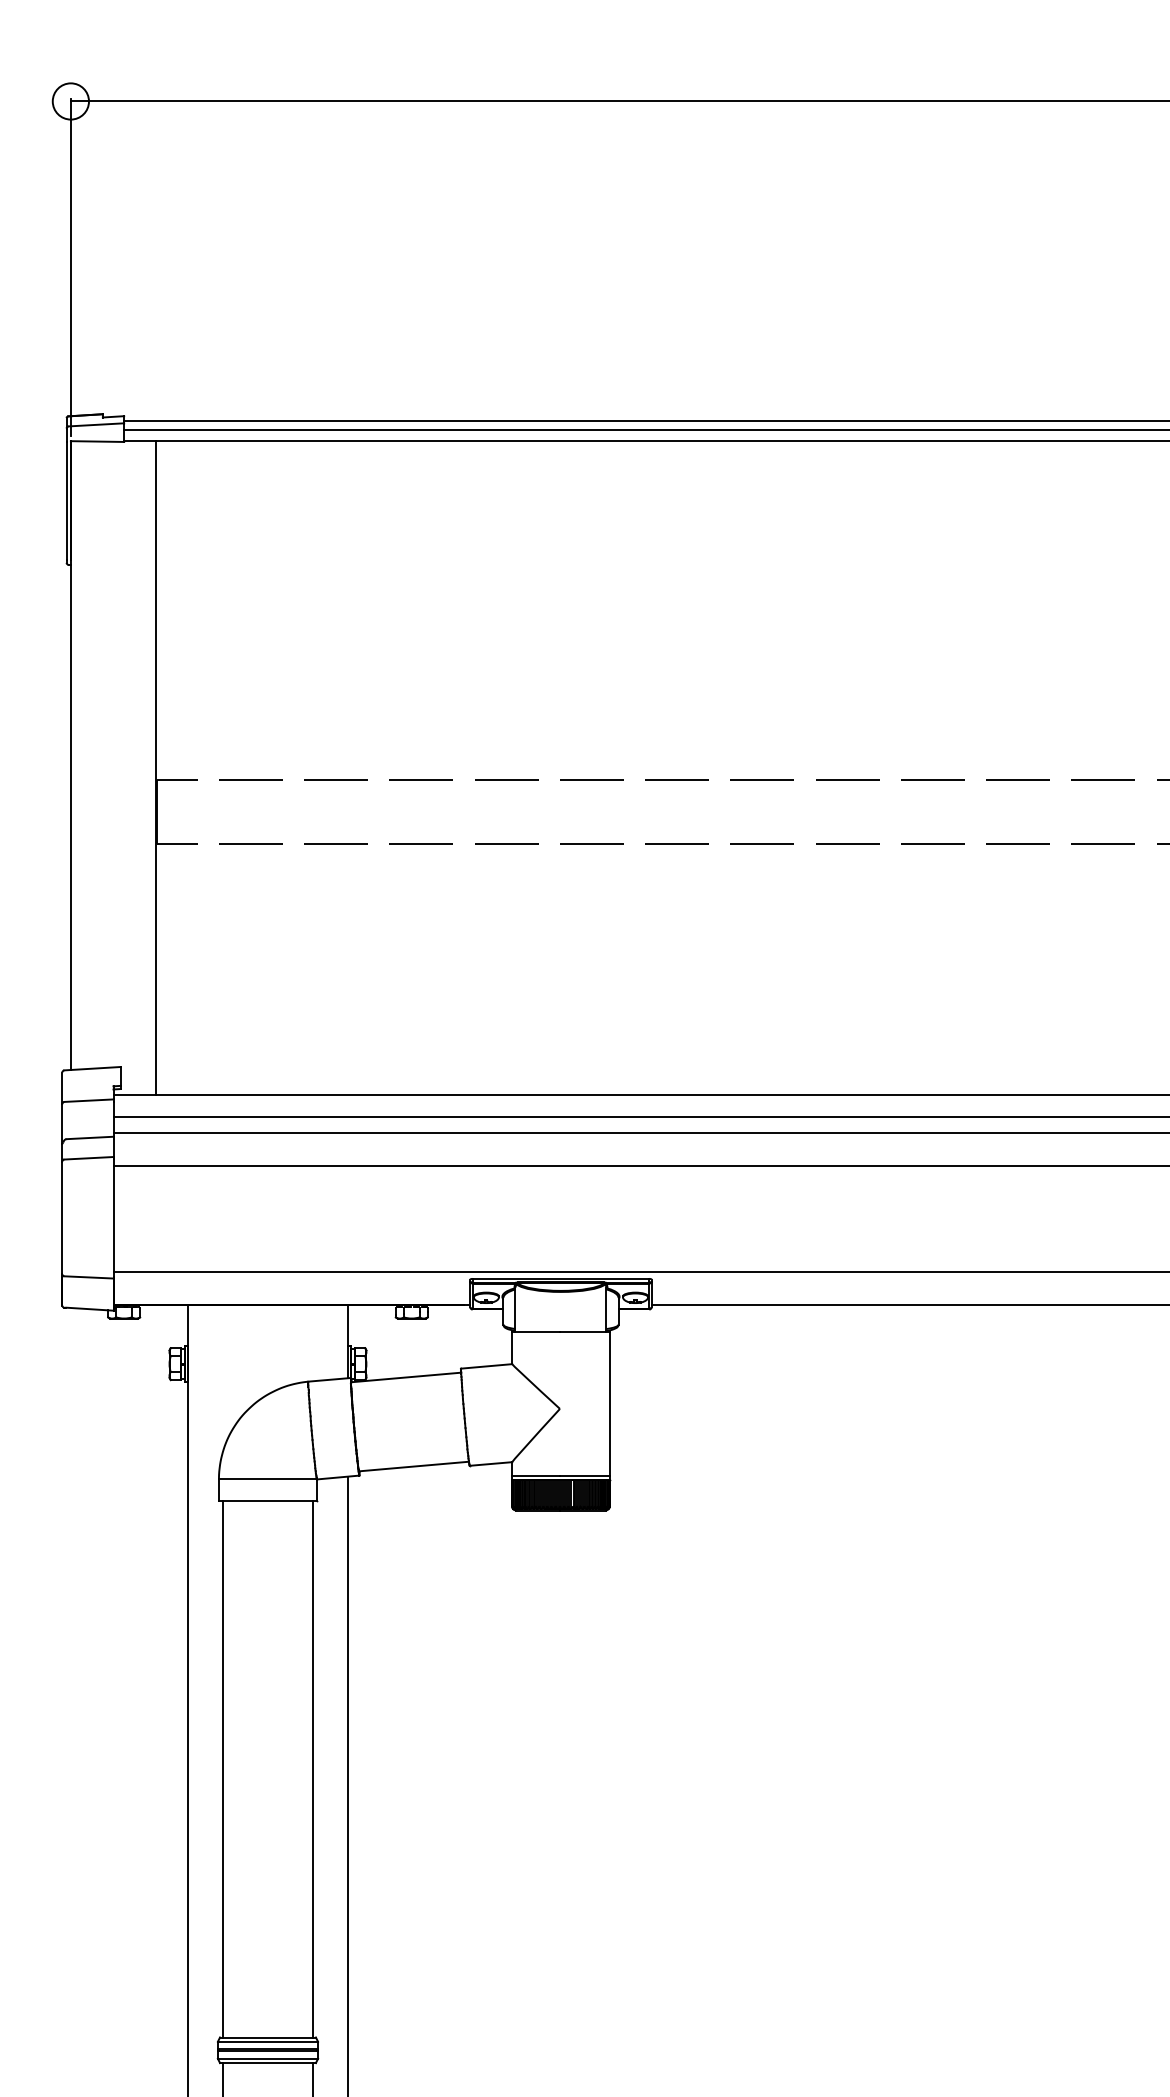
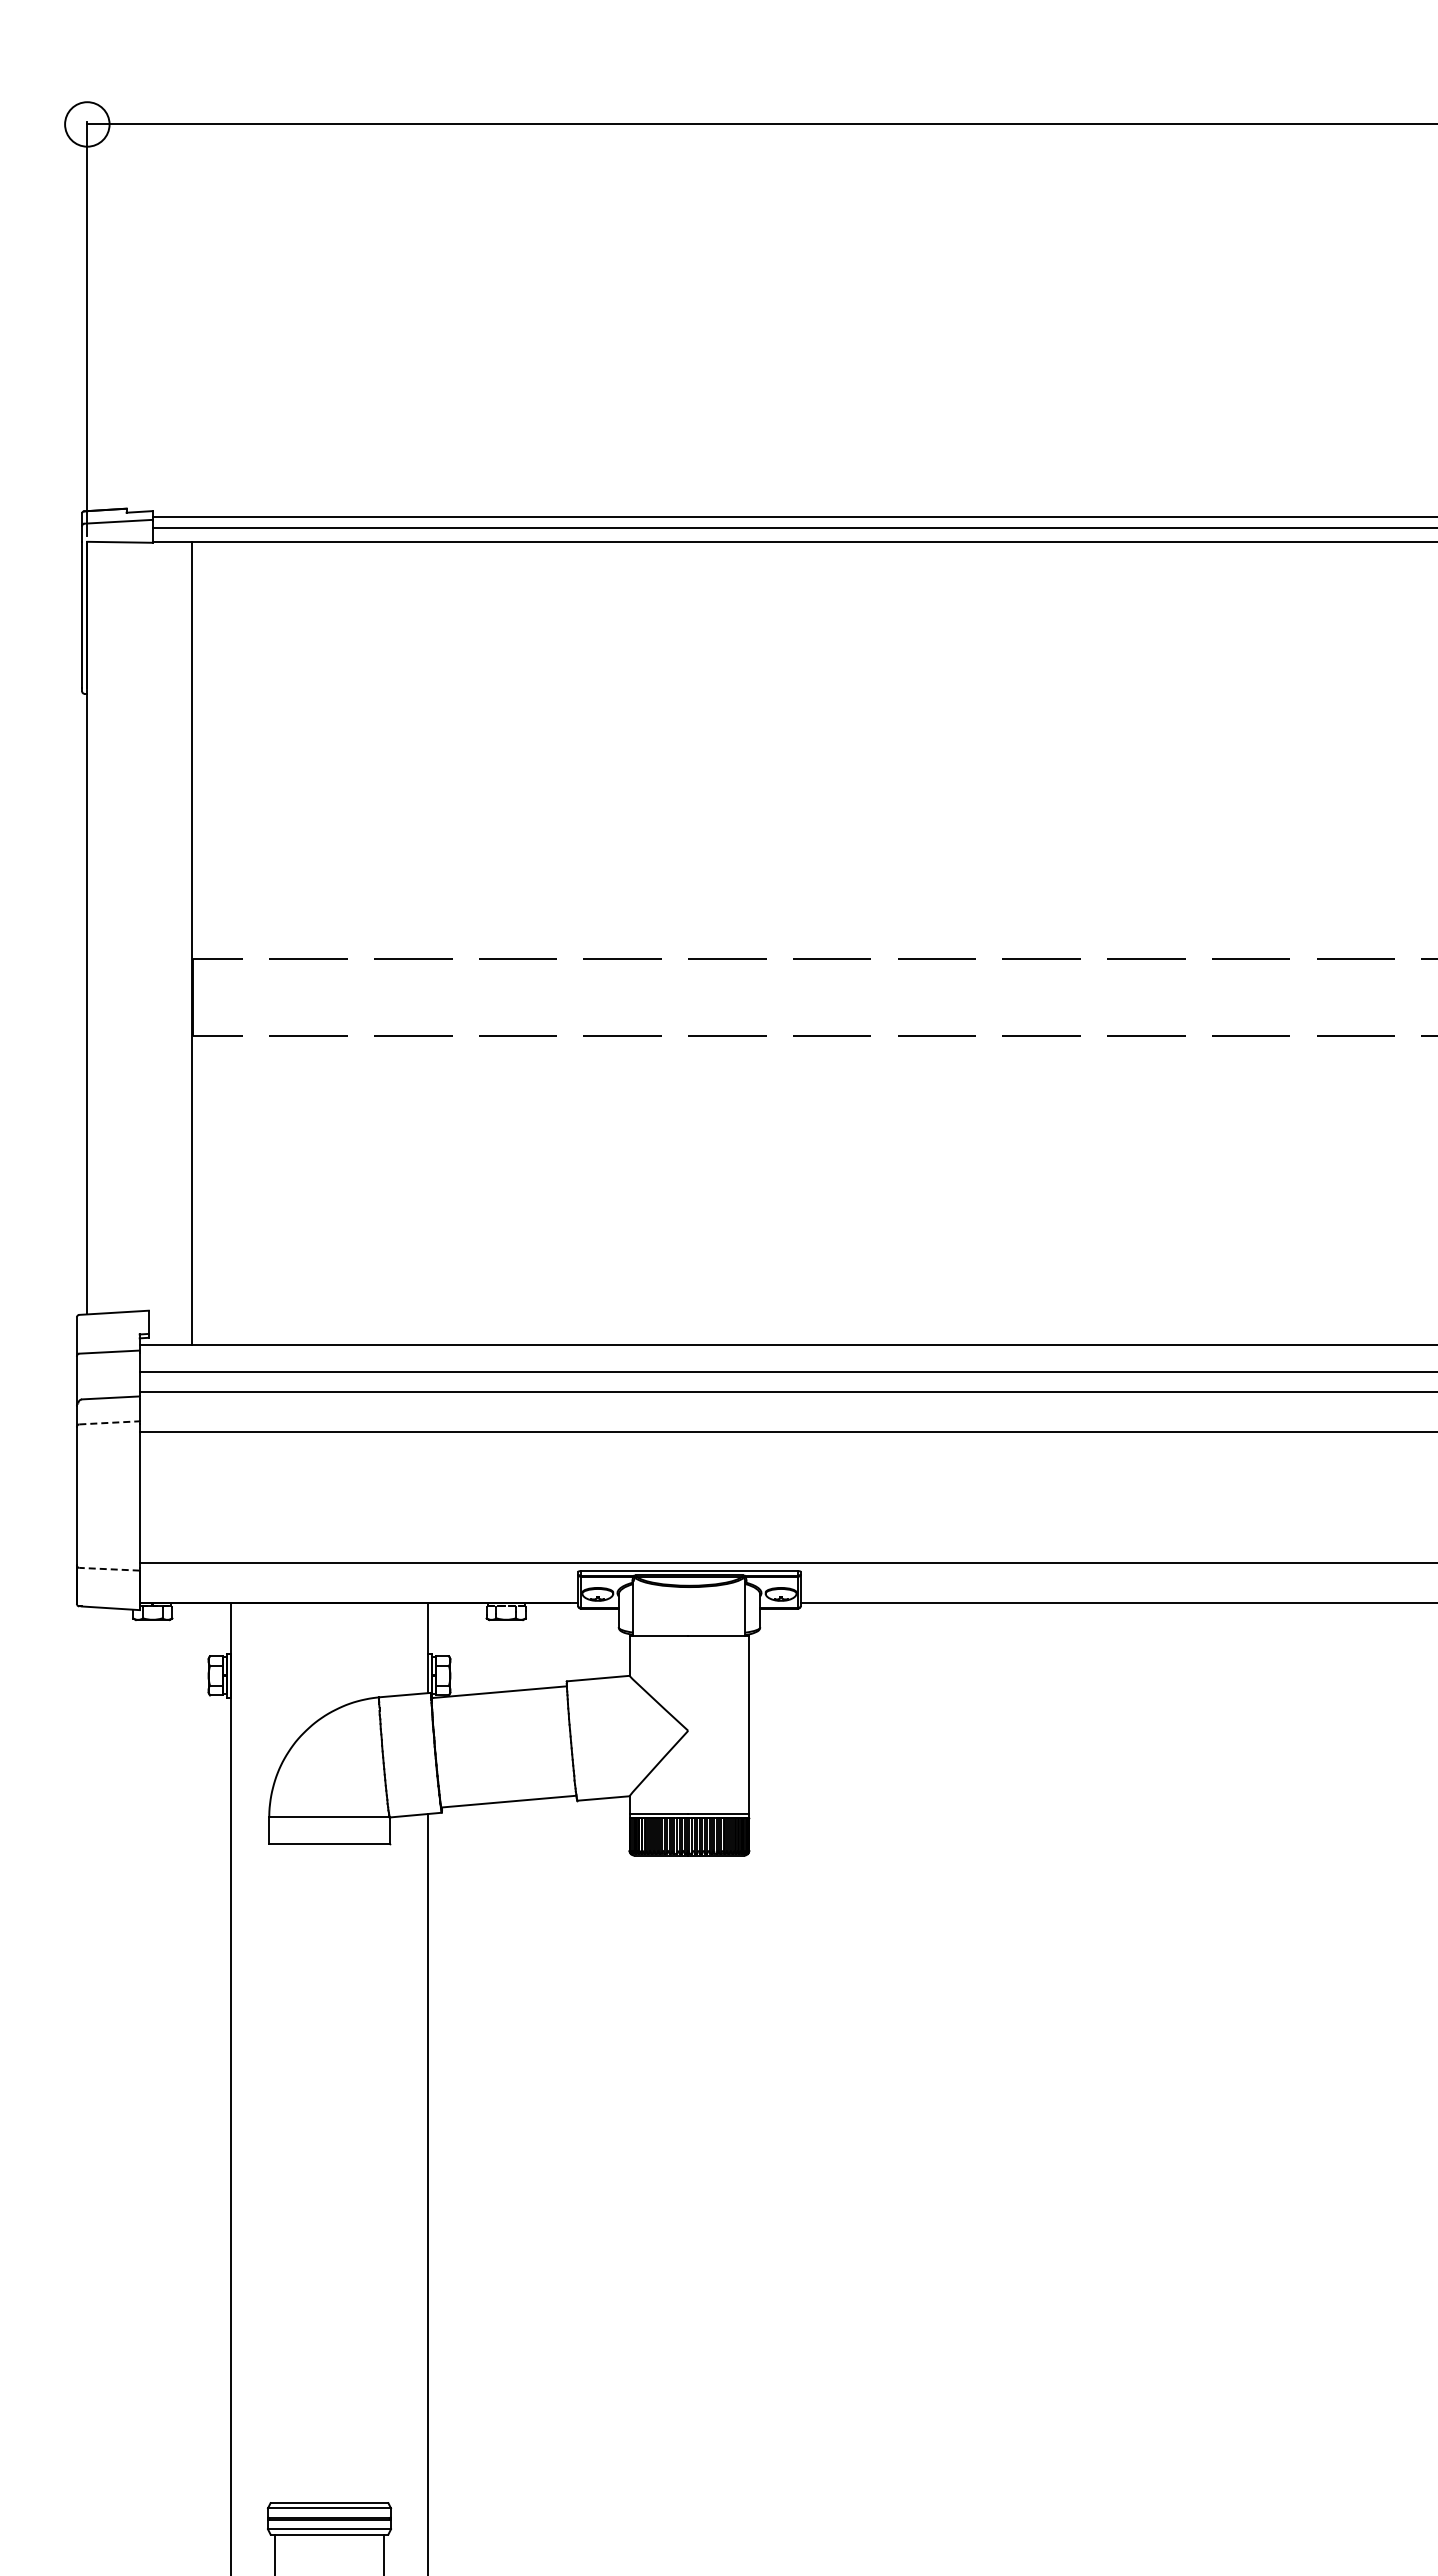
line: (89, 1157) -> (110, 1422), solid -> dashed
line: (88, 1277) -> (109, 1569), solid -> dashed
line: (223, 1769) -> (274, 2173), removed
line: (312, 1769) -> (384, 2173), removed

